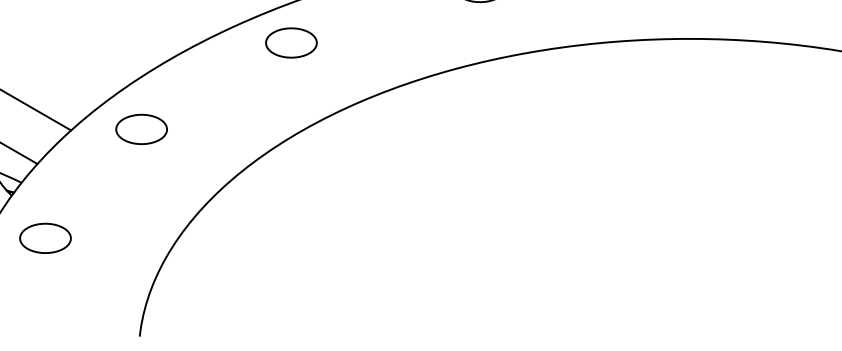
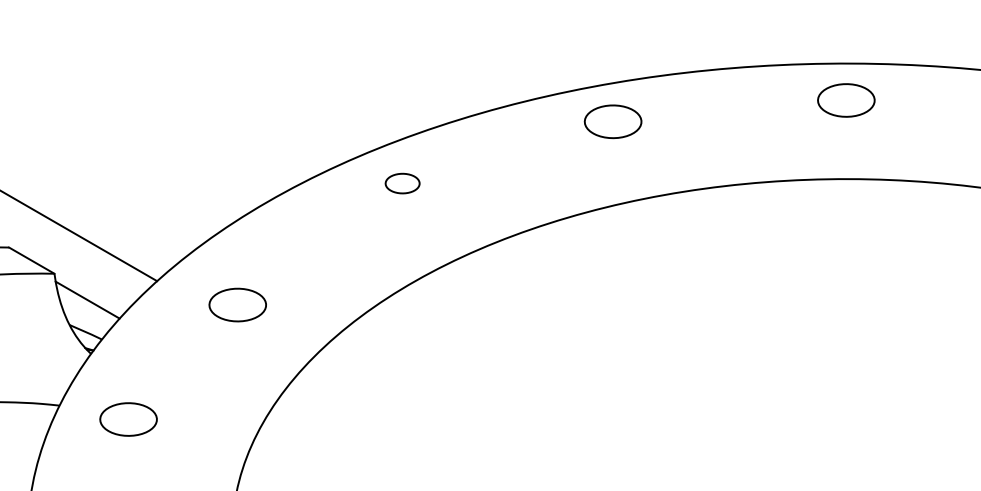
part: (291, 42) -> (402, 183), size x0.6
part: (141, 128) -> (237, 304), moved
part: (45, 238) -> (128, 419), moved

